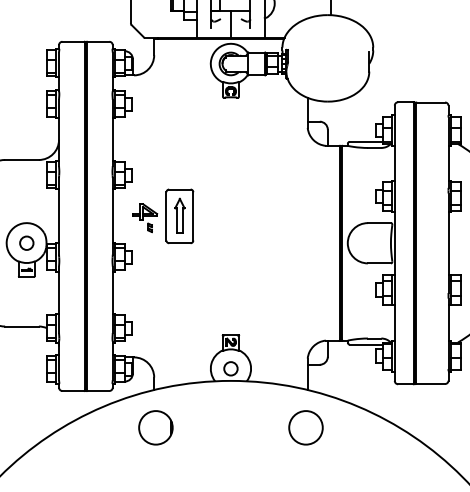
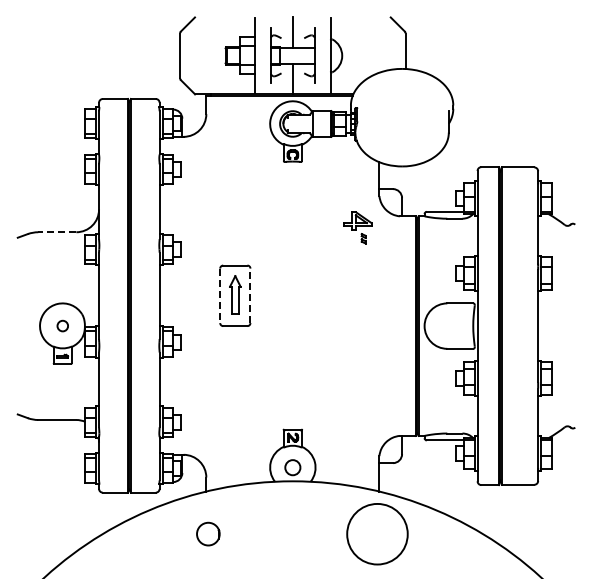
line: (21, 160) -> (56, 232), solid -> dashed
line: (166, 216) -> (220, 296), solid -> dashed
line: (193, 216) -> (250, 295), solid -> dashed
part: (144, 217) -> (357, 227), moved
circle: (26, 242) -> (62, 325), size x0.7
part: (156, 427) -> (208, 533), size x0.6
circle: (306, 428) -> (377, 534), size x1.6

